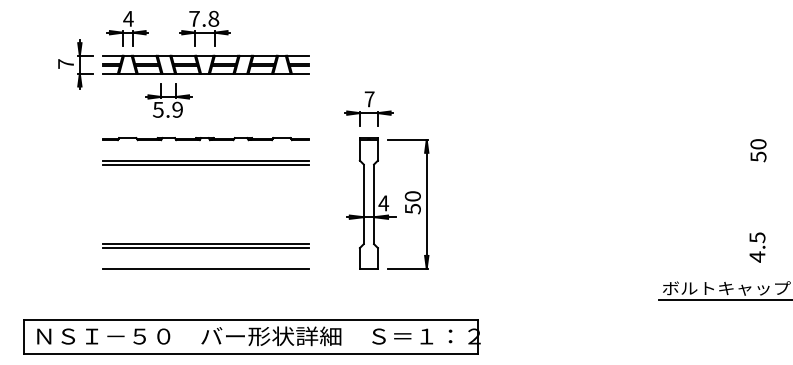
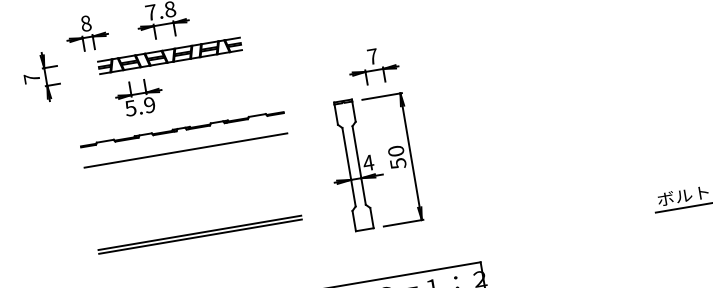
text: (128, 18) -> (86, 23), 4 -> 8
part: (205, 64) -> (169, 55), size x0.7
part: (368, 108) -> (373, 65), moved
line: (205, 164) -> (186, 154), removed
line: (205, 268) -> (203, 256), removed

